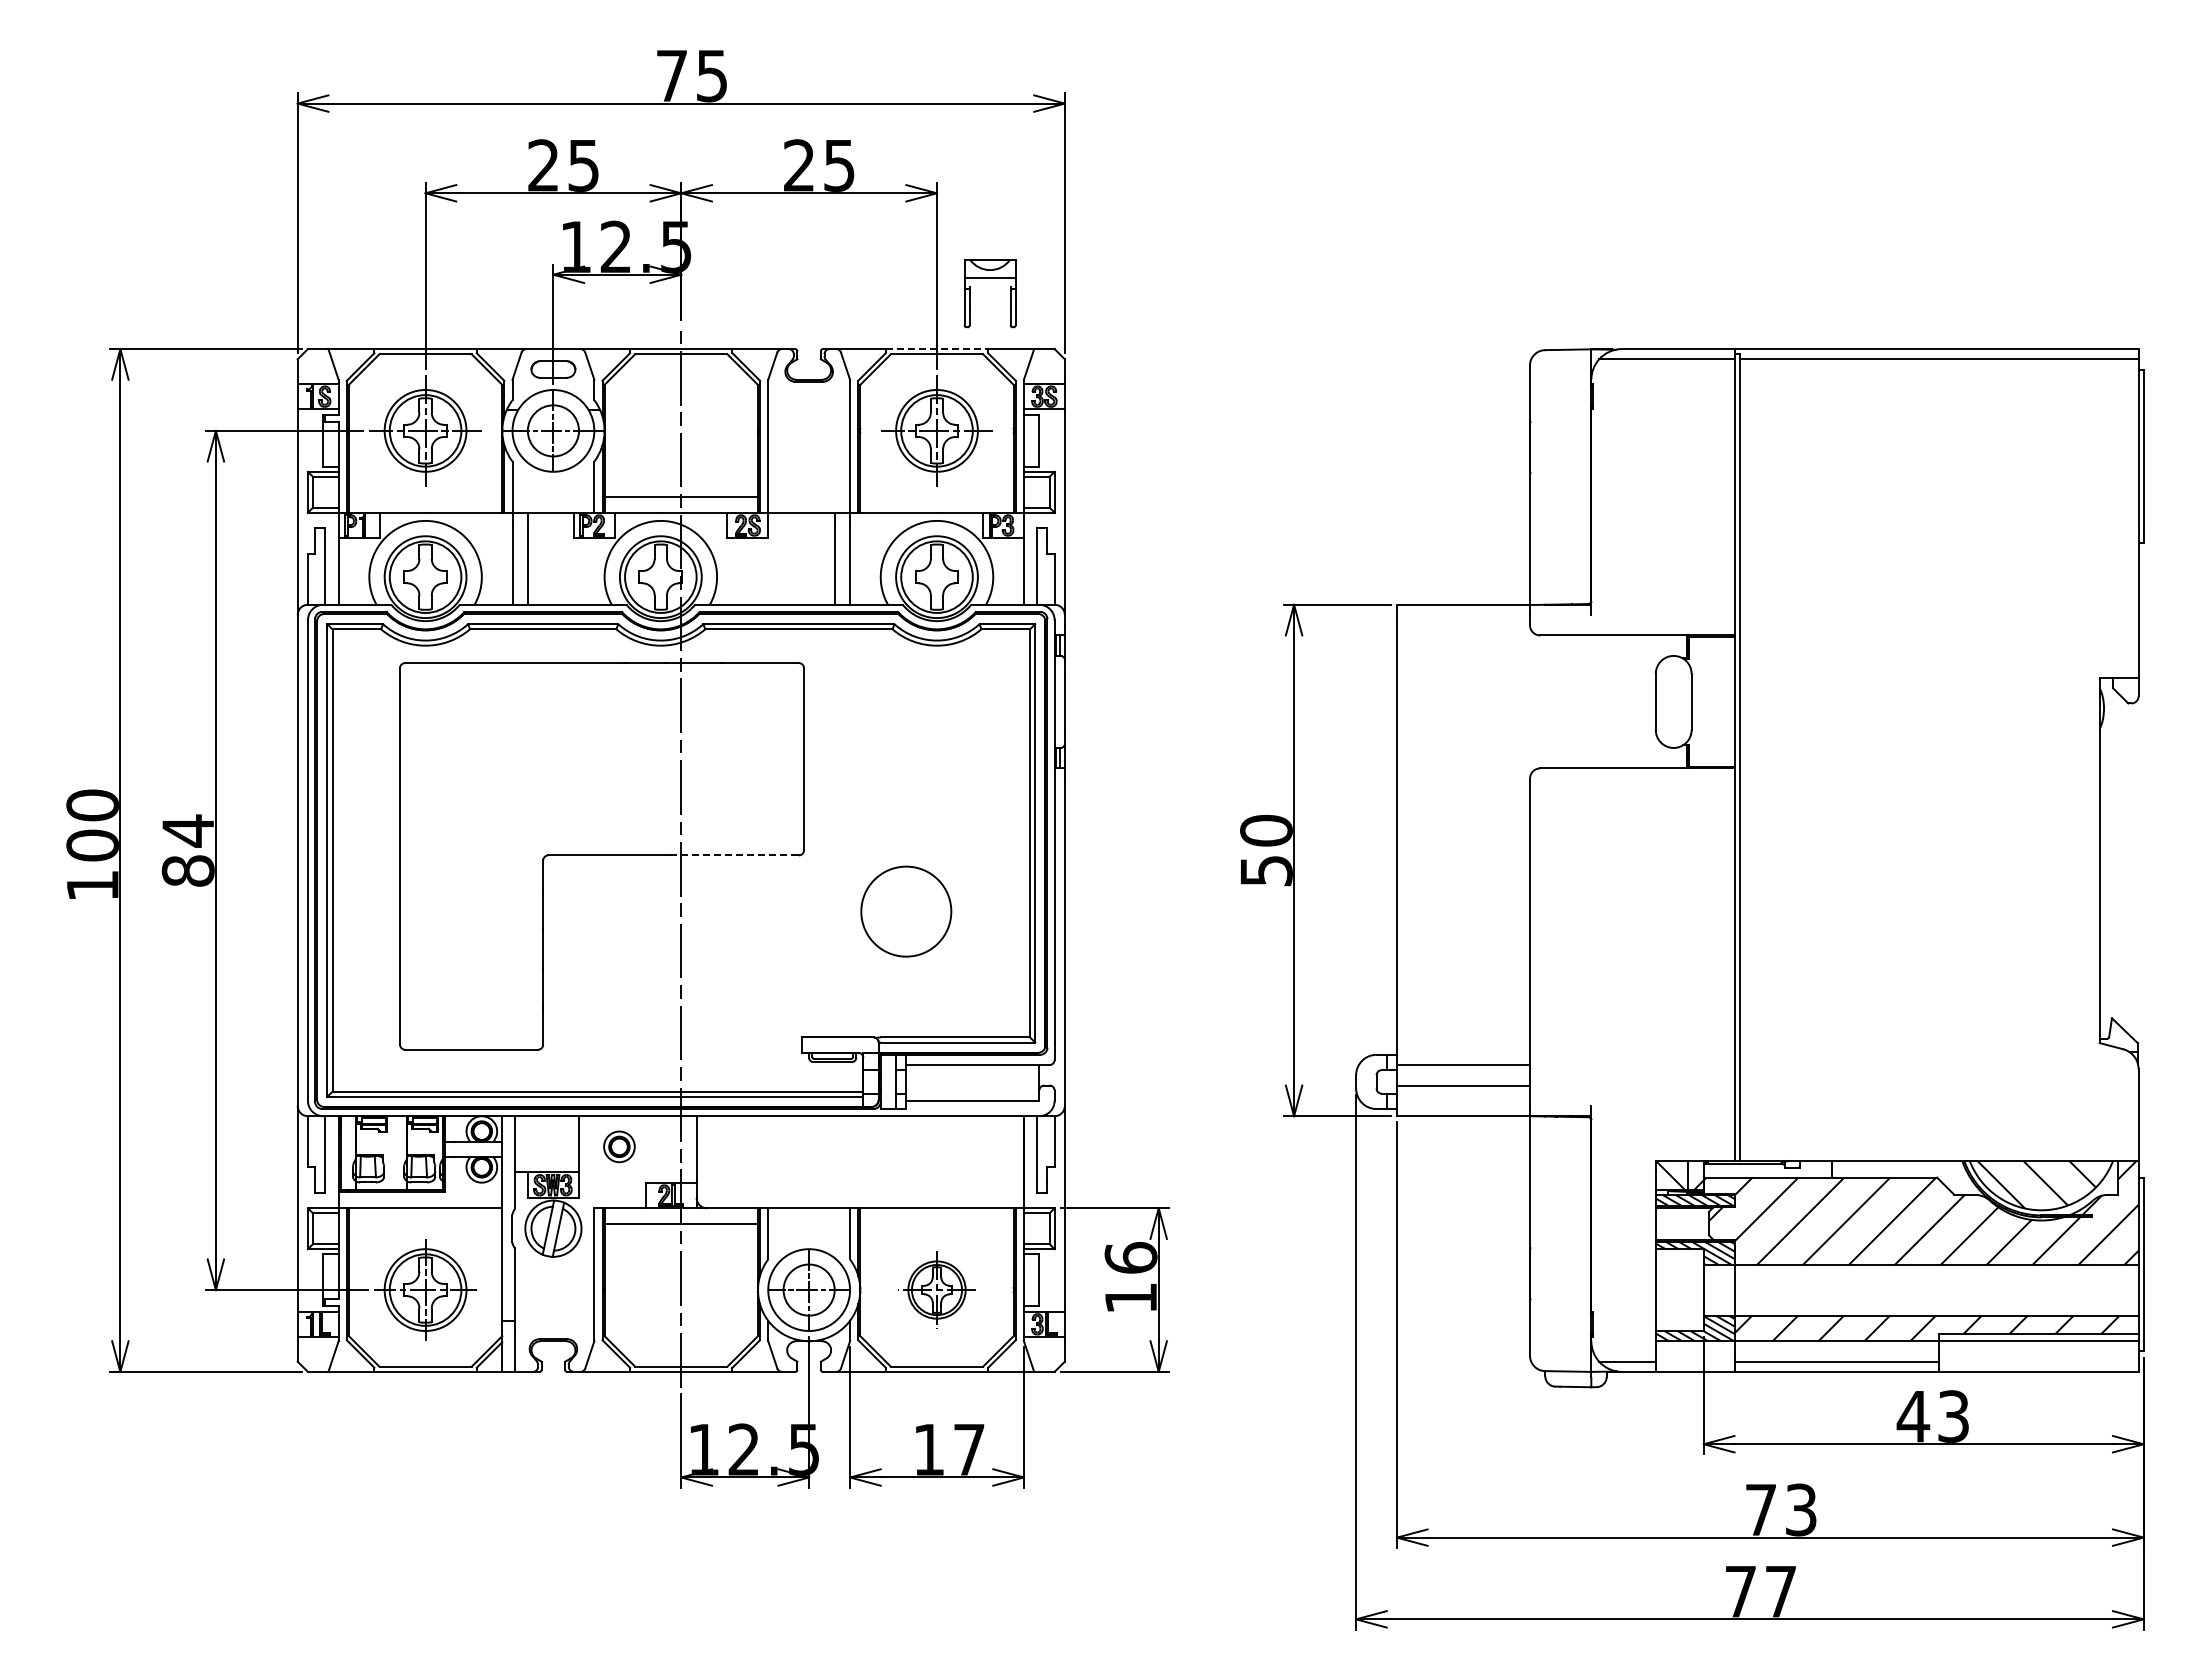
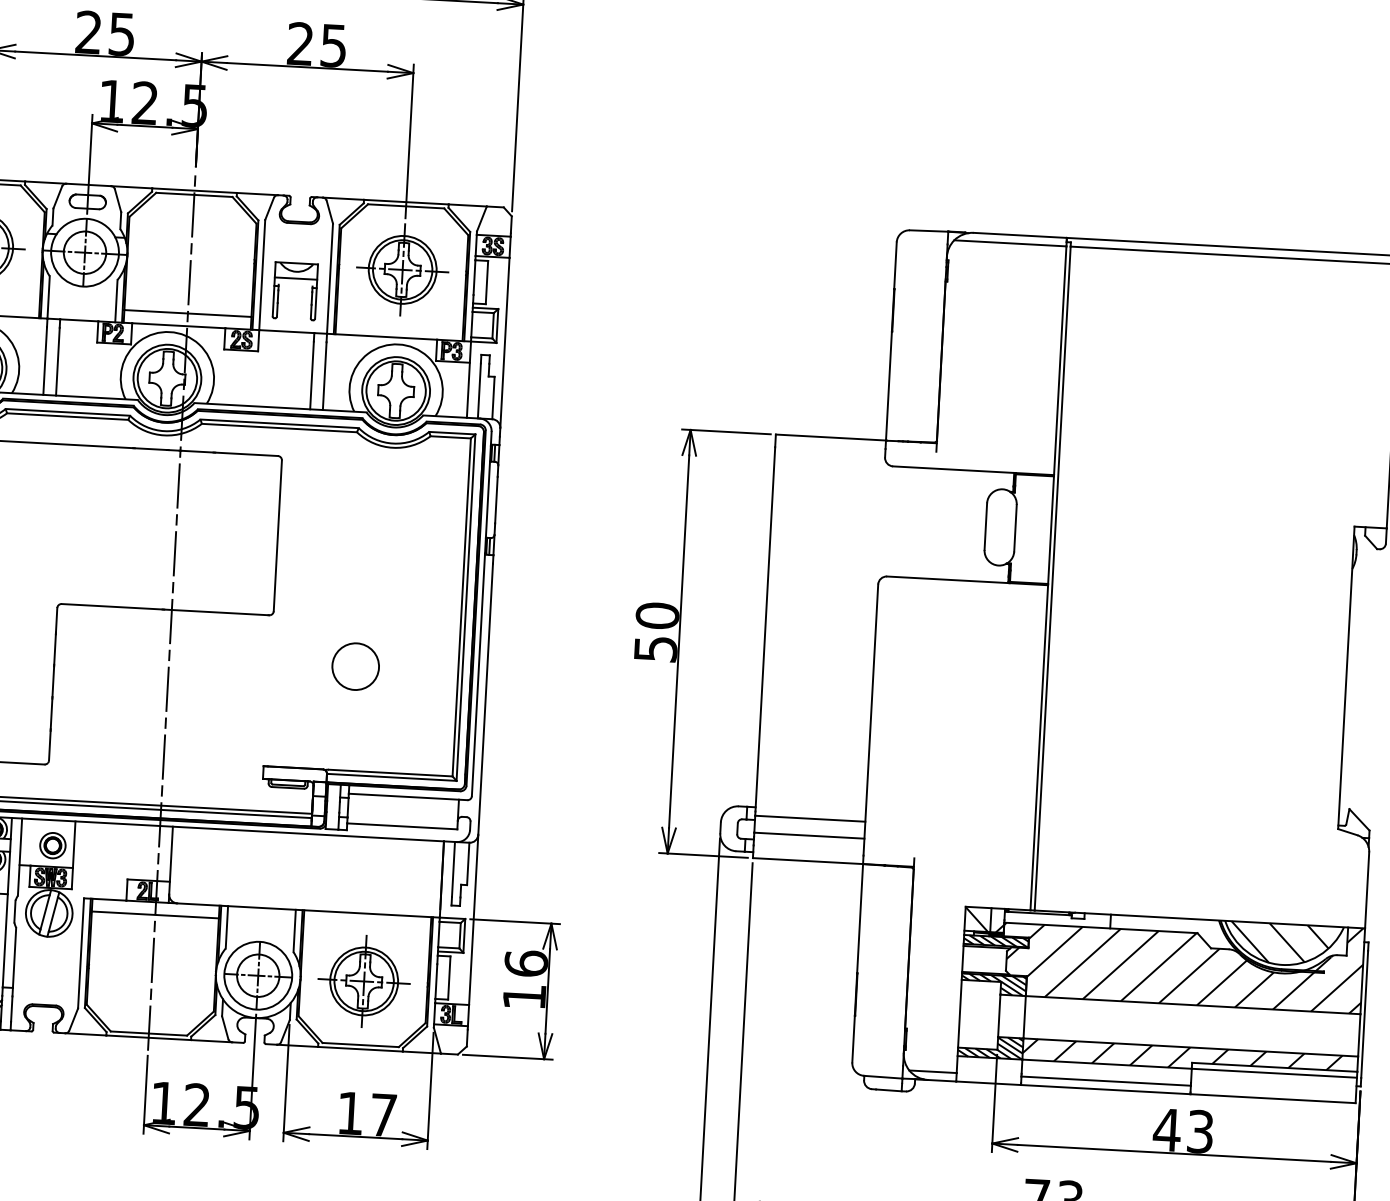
part: (989, 278) -> (295, 278), moved
line: (937, 349) -> (406, 202), dashed -> solid
line: (735, 855) -> (216, 612), dashed -> solid
circle: (906, 911) -> (355, 666), size x0.62
part: (619, 1146) -> (52, 845), moved
part: (936, 1289) -> (363, 980), size x1.43

